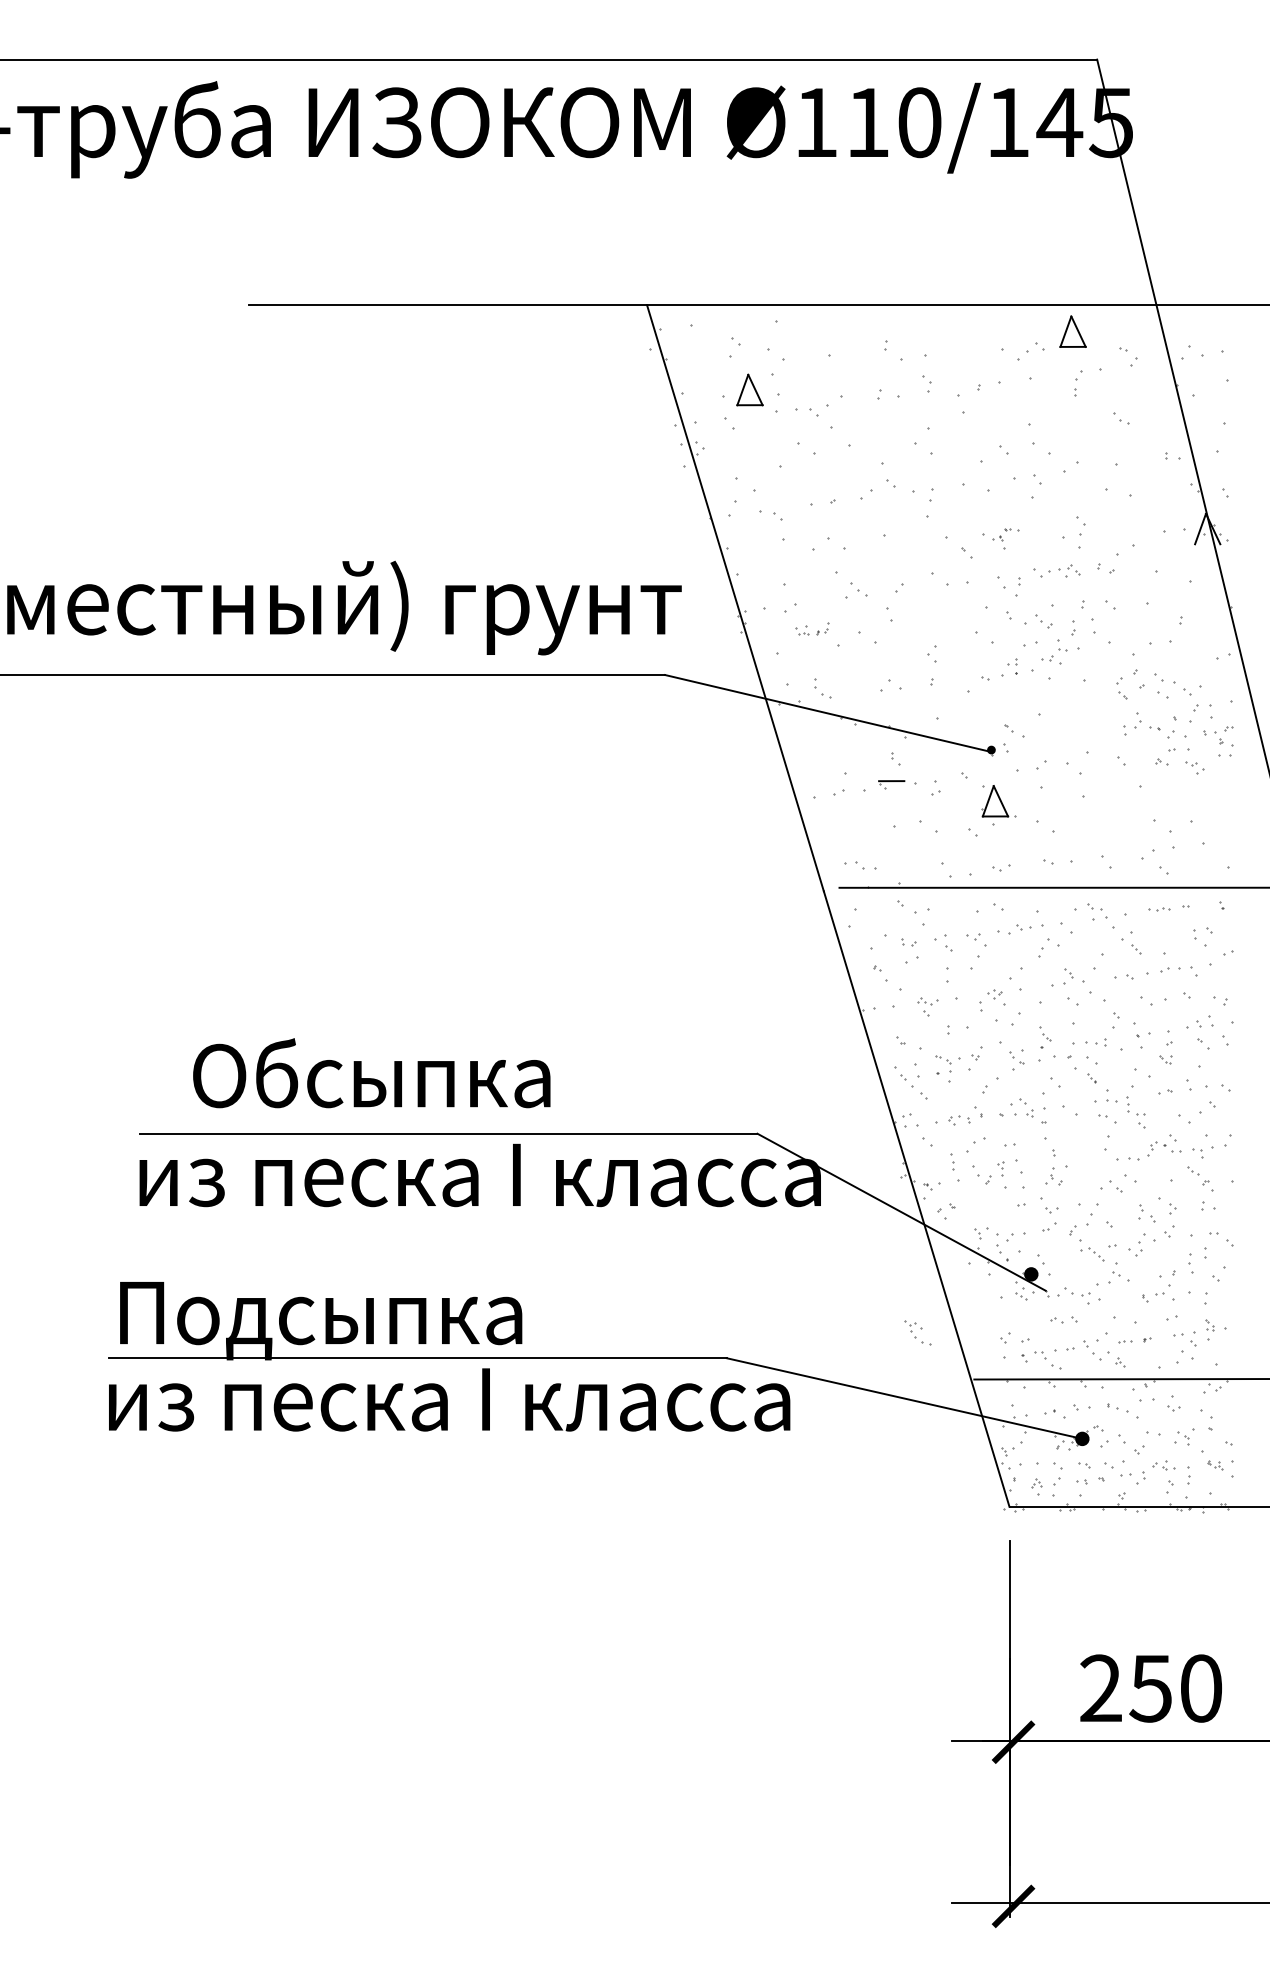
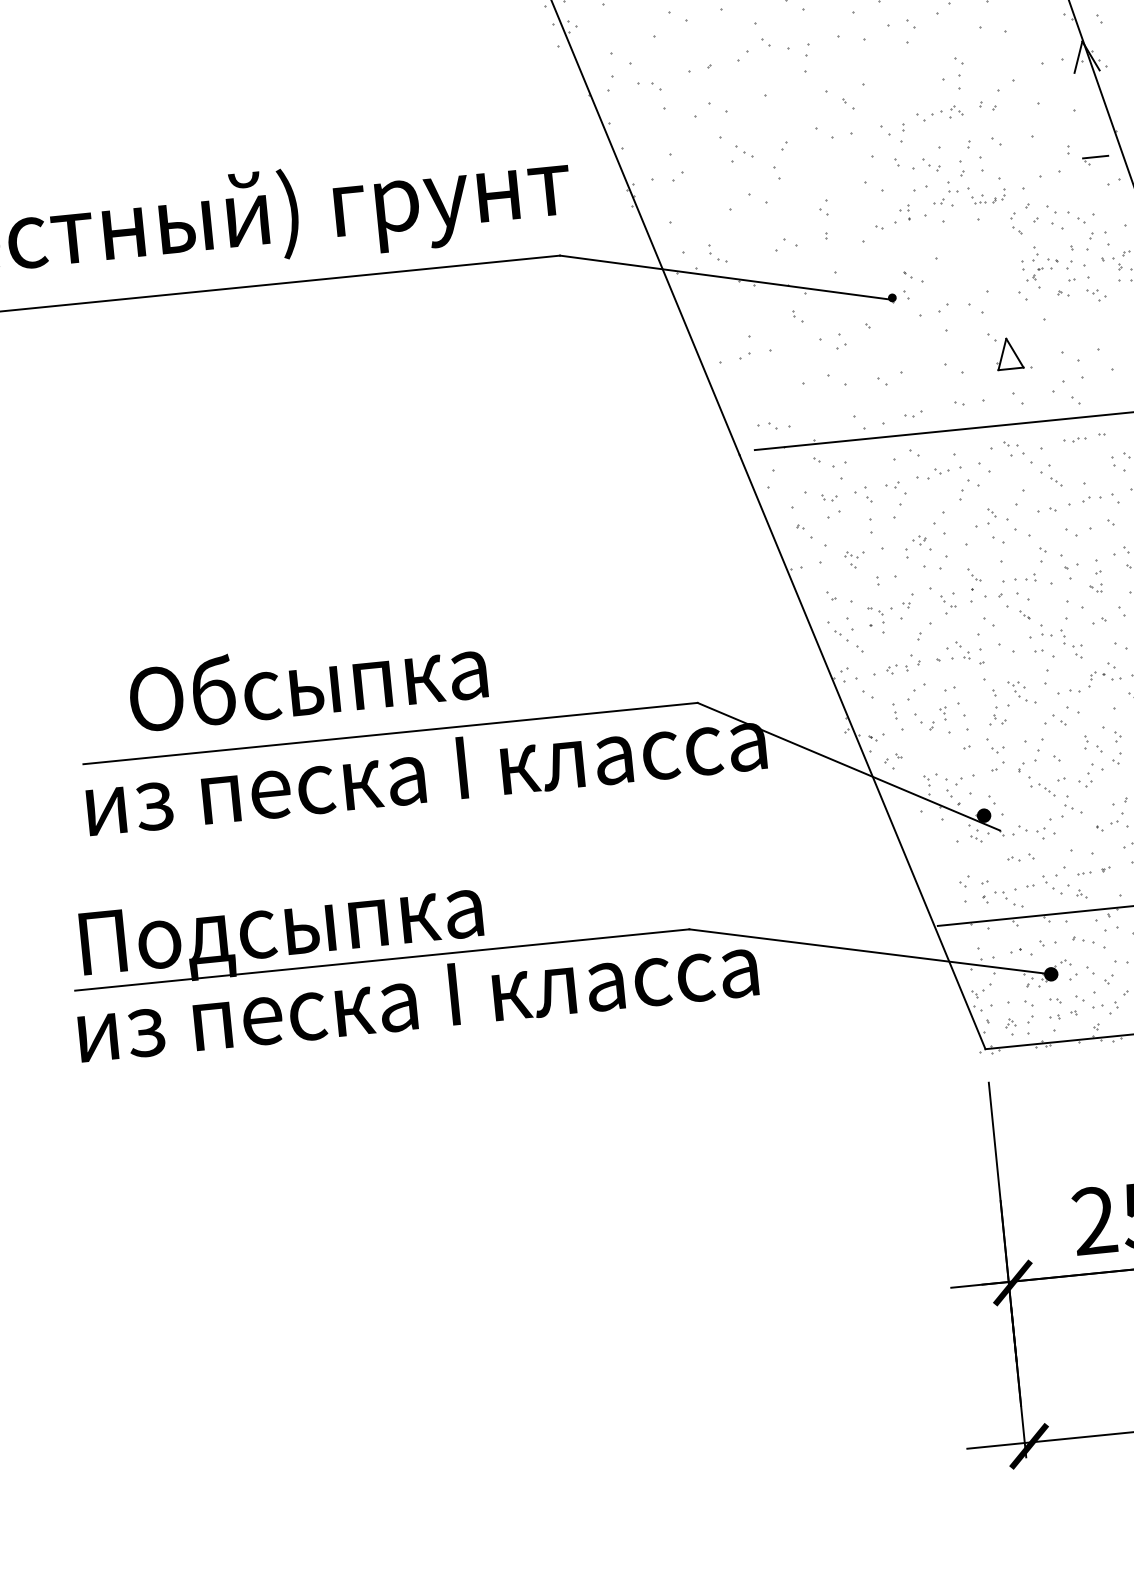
part: (1005, 538) -> (1039, 277), moved
part: (812, 628) -> (988, 196), moved
part: (891, 784) -> (1095, 160), moved
part: (998, 801) -> (1012, 353), moved
part: (917, 1332) -> (1021, 691), moved

